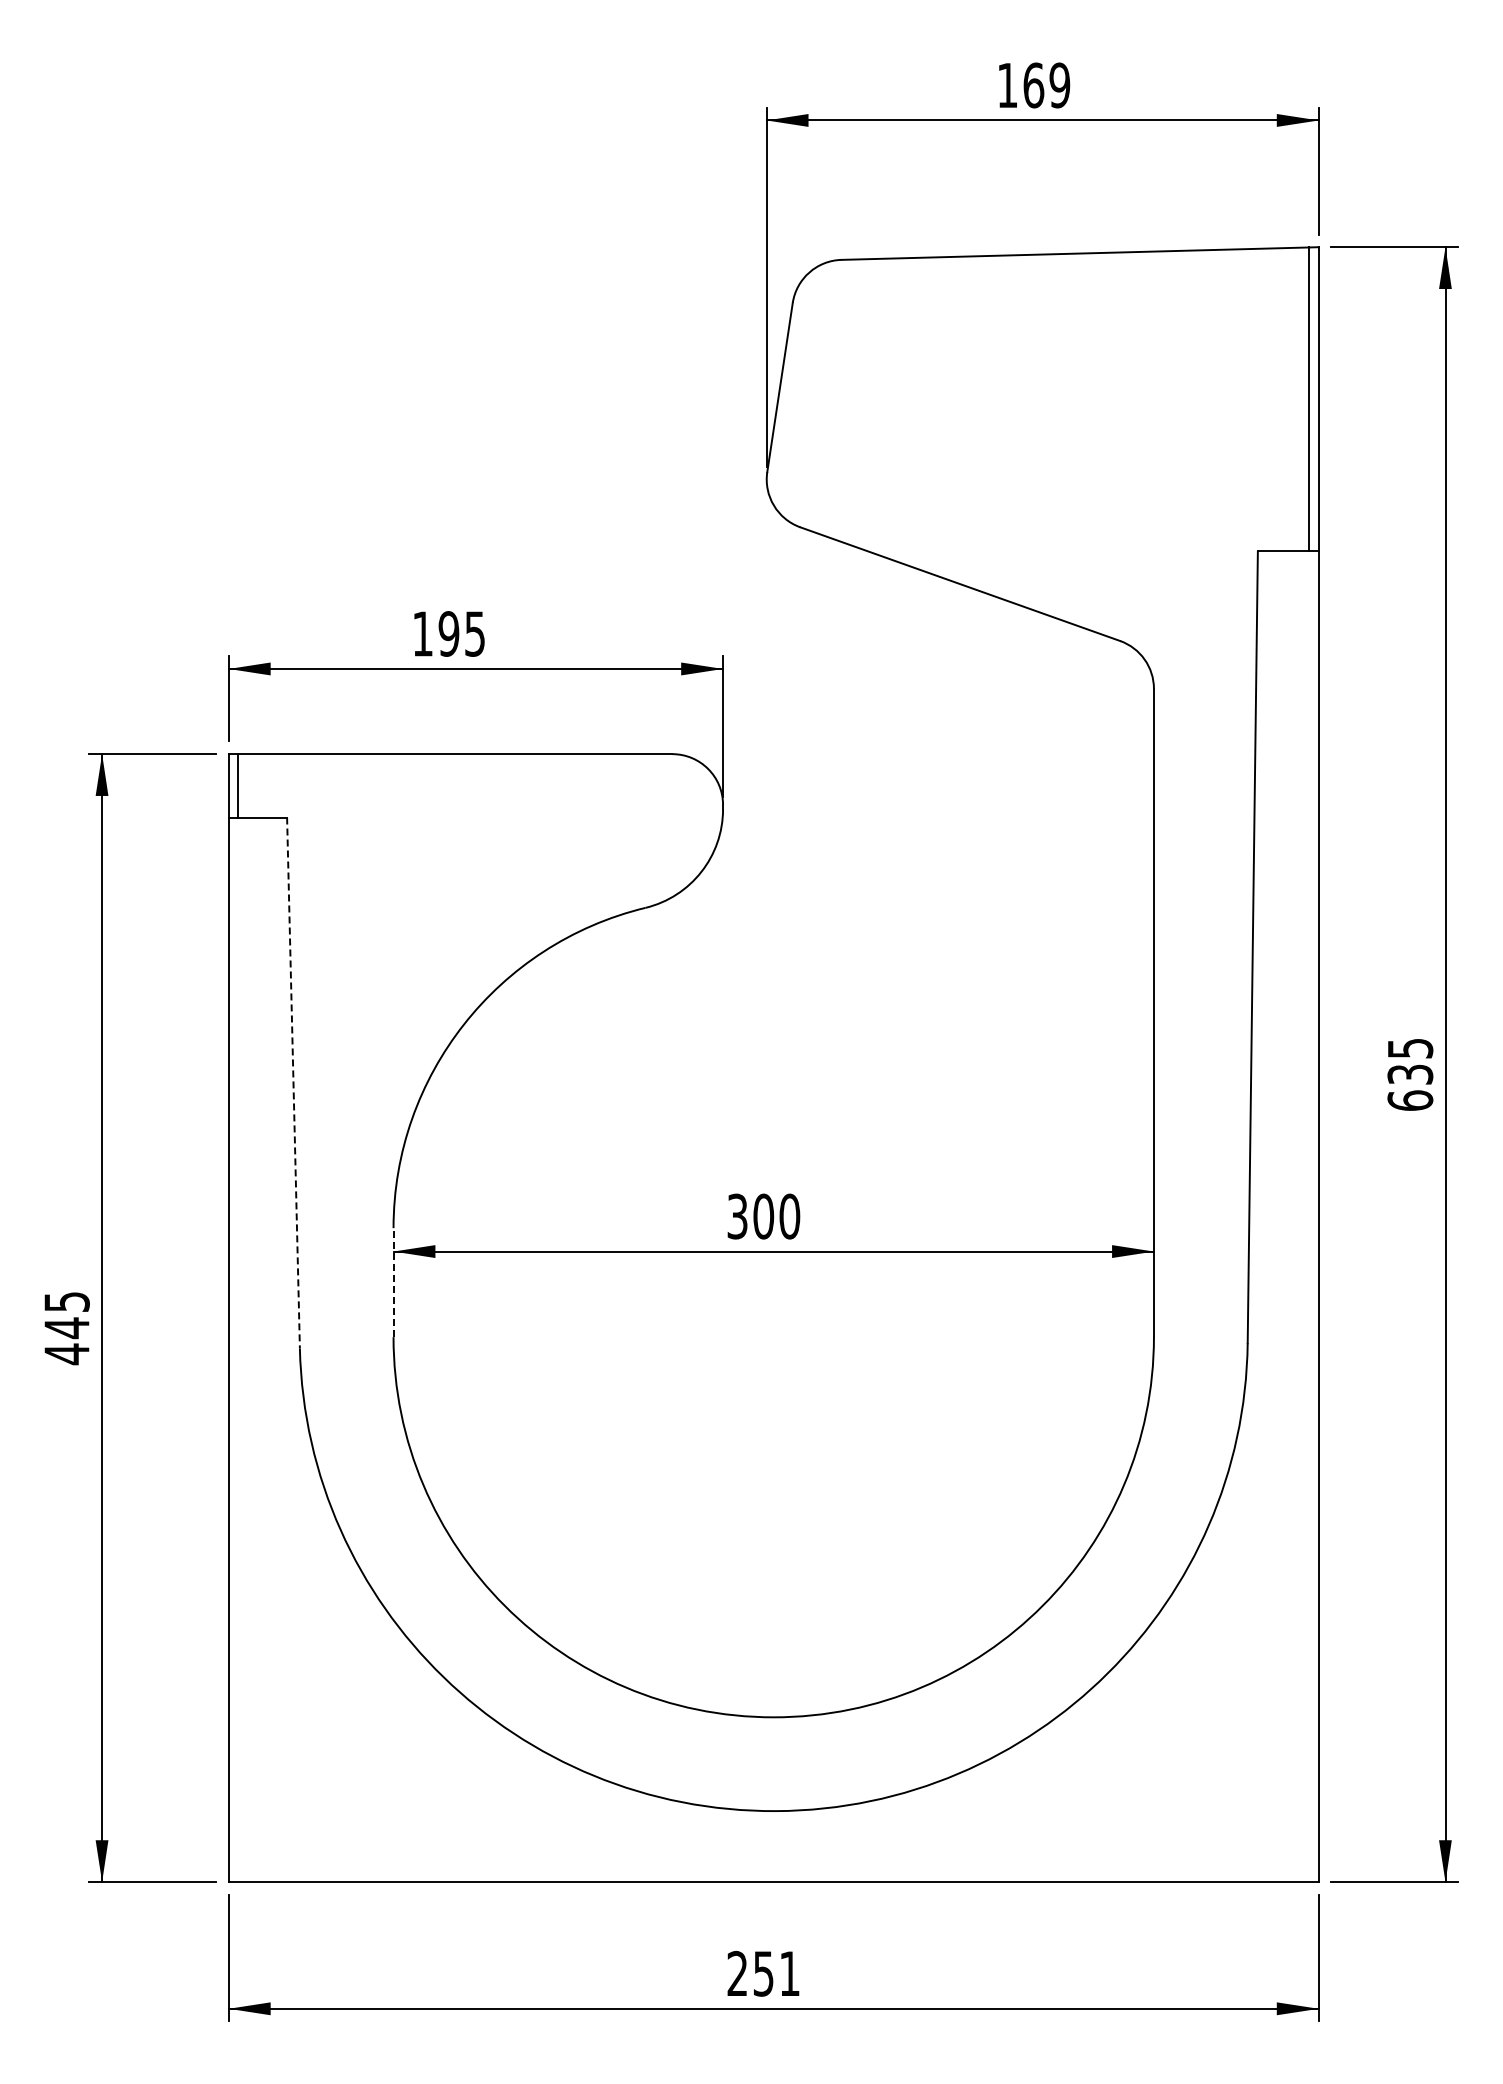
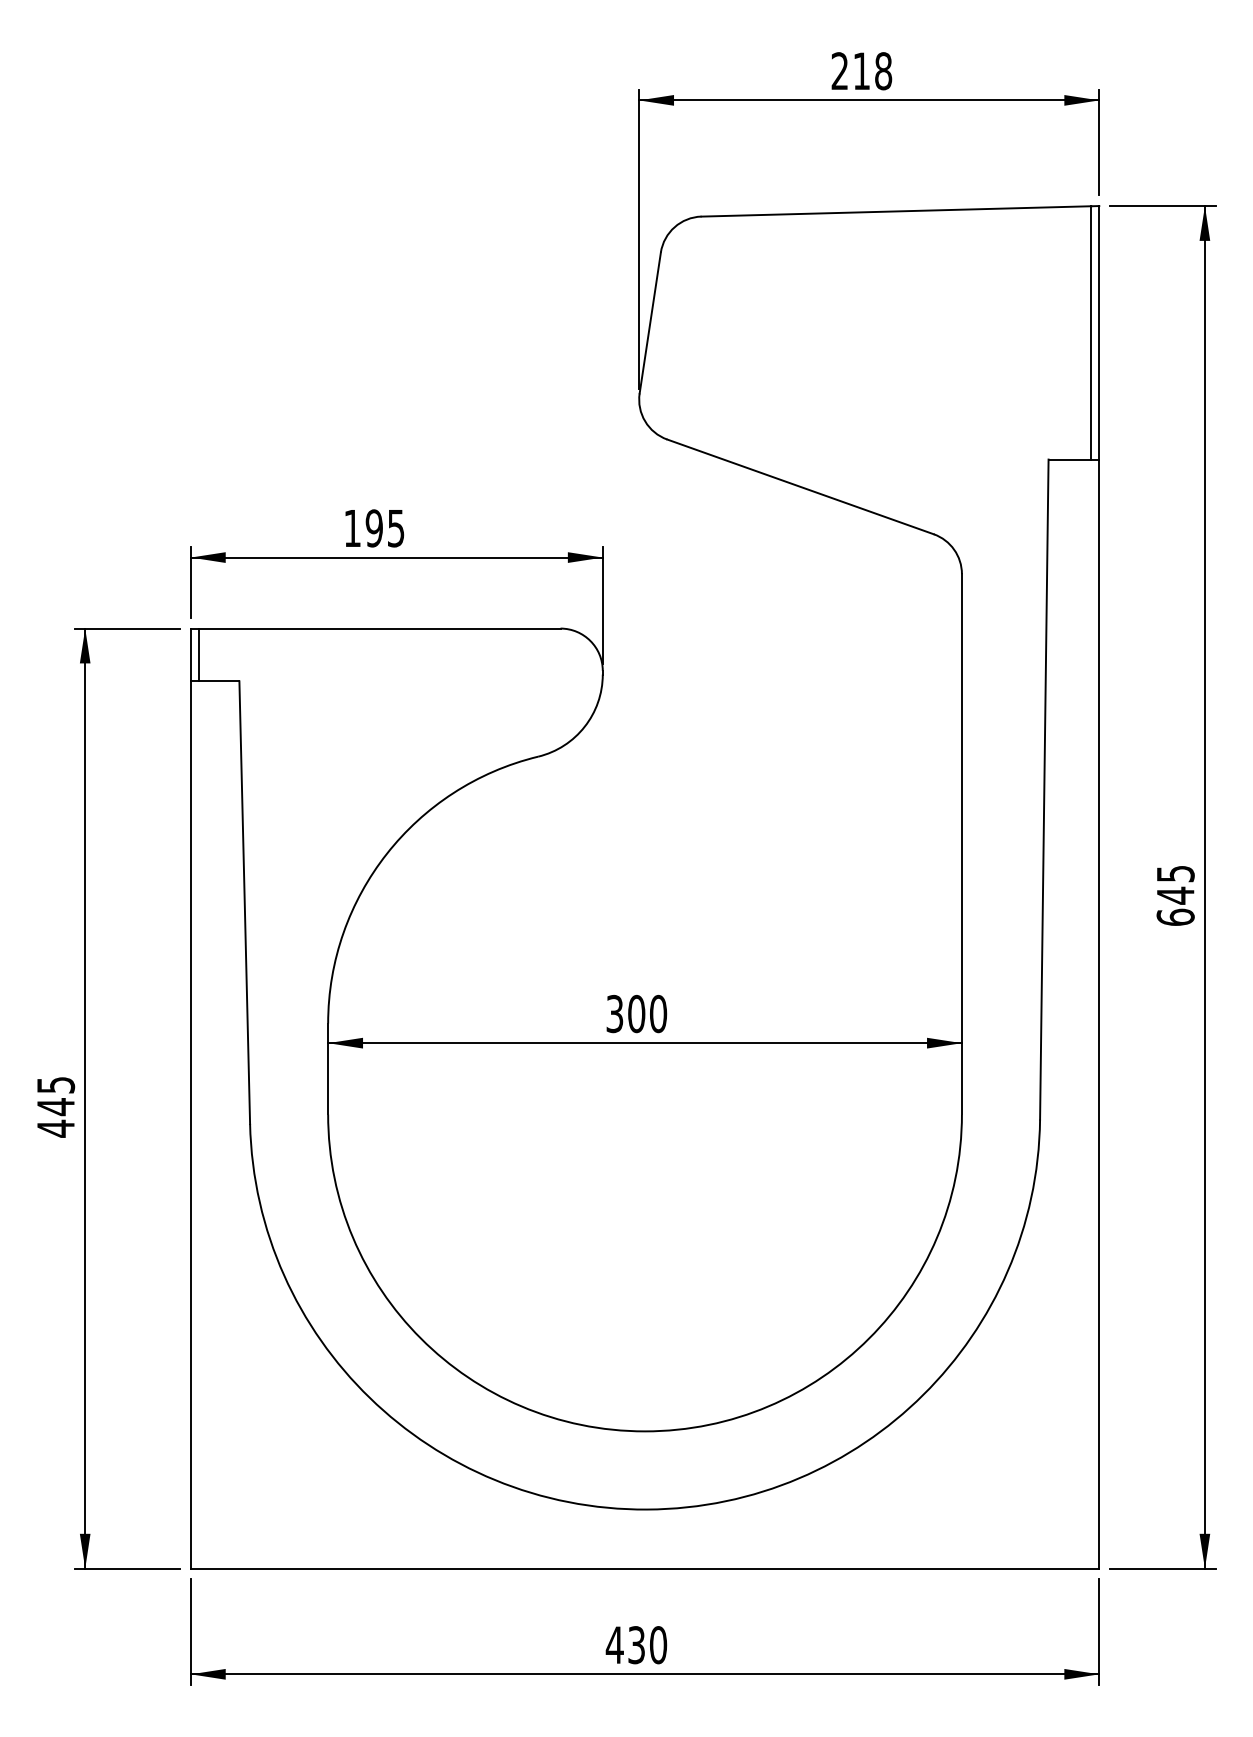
text: (1033, 85) -> (861, 71), 169 -> 218
text: (1410, 1074) -> (1175, 895), 635 -> 645
line: (293, 1083) -> (244, 903), dashed -> solid
line: (393, 1282) -> (328, 1068), dashed -> solid
text: (763, 1973) -> (636, 1644), 251 -> 430

